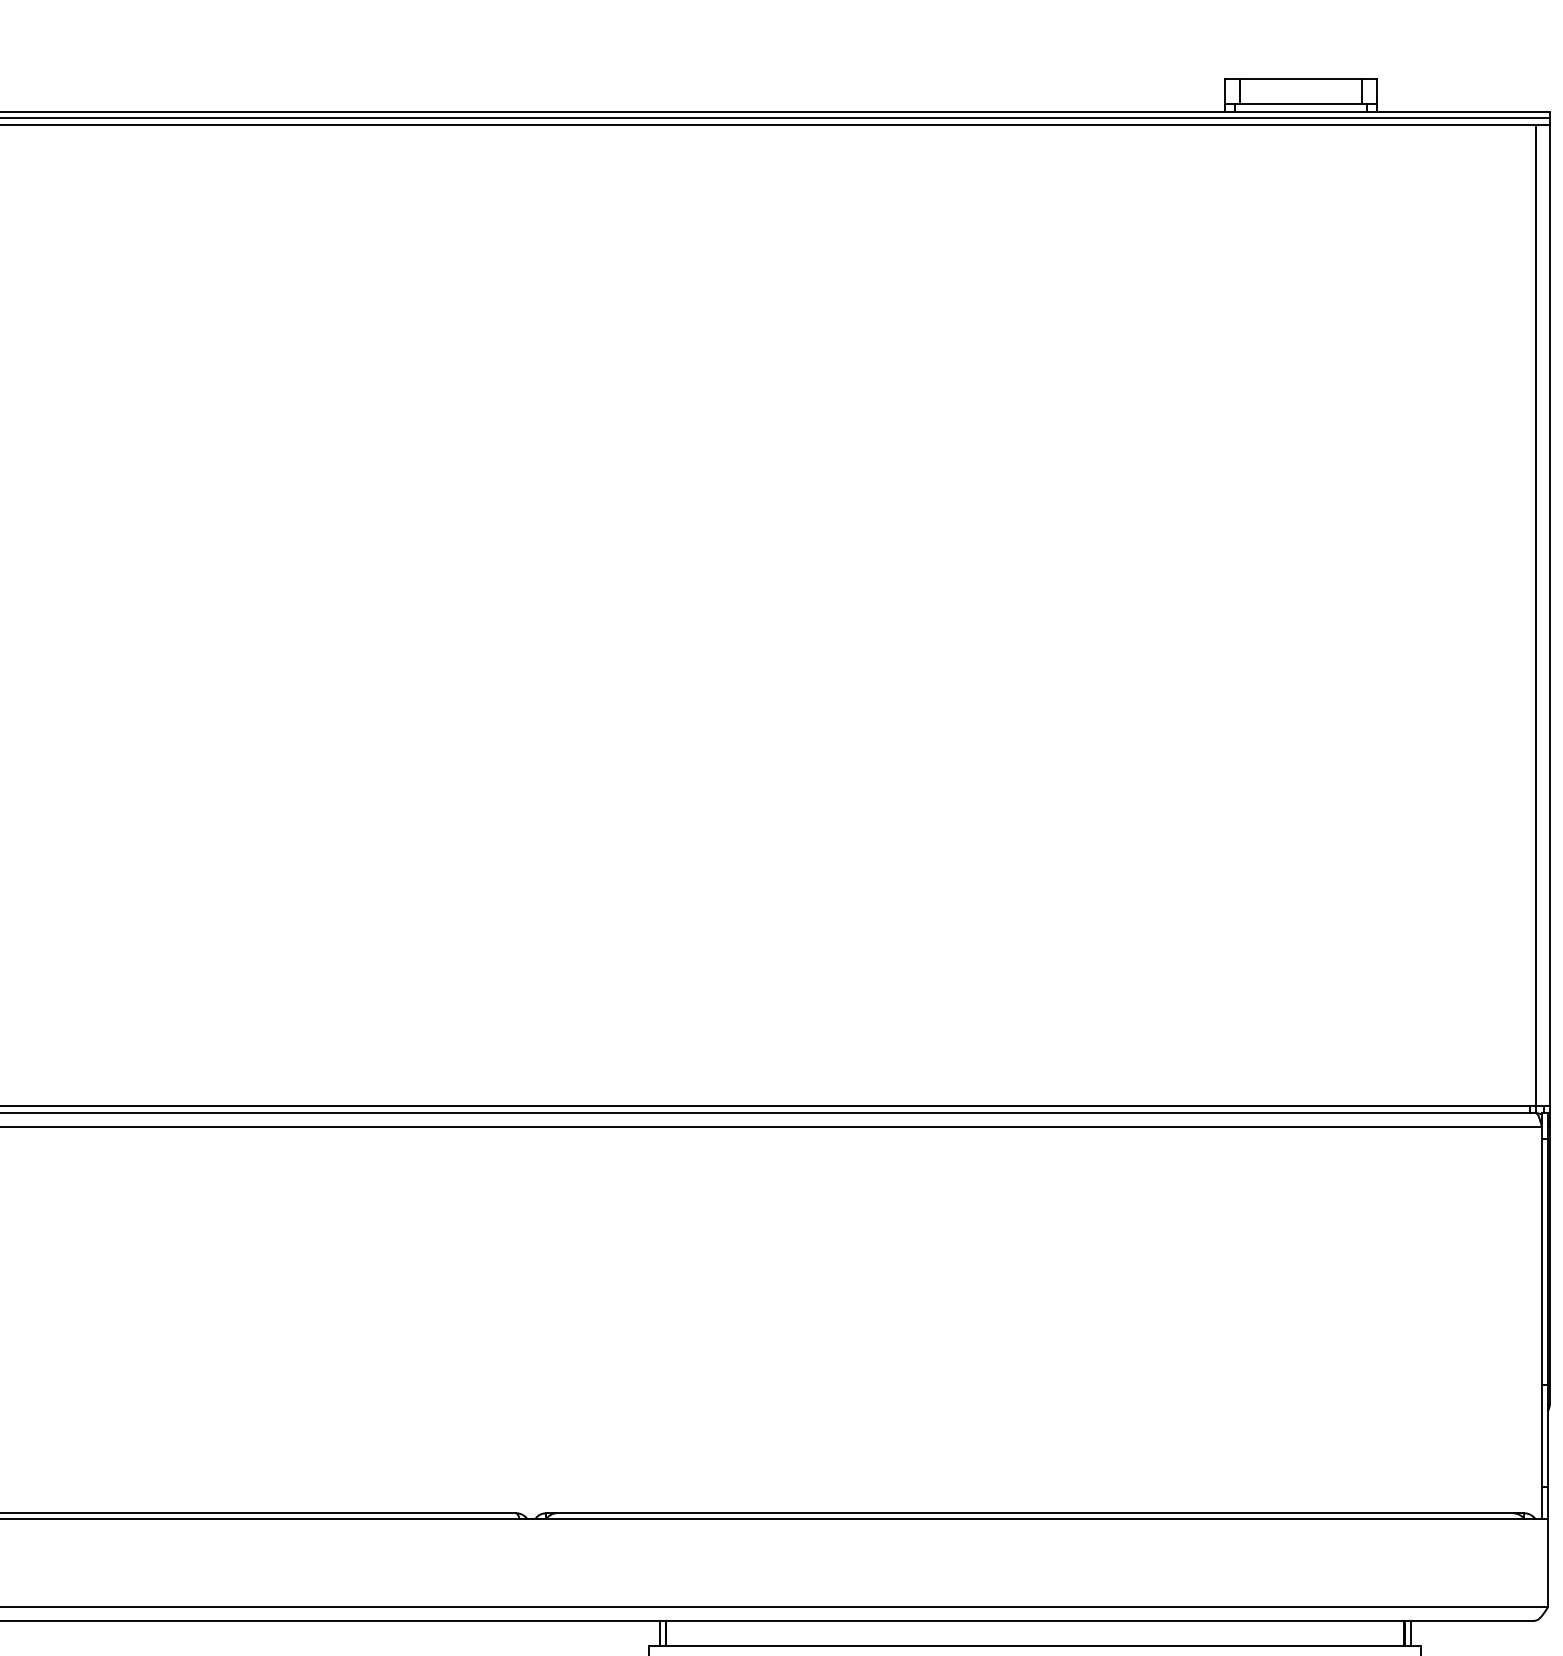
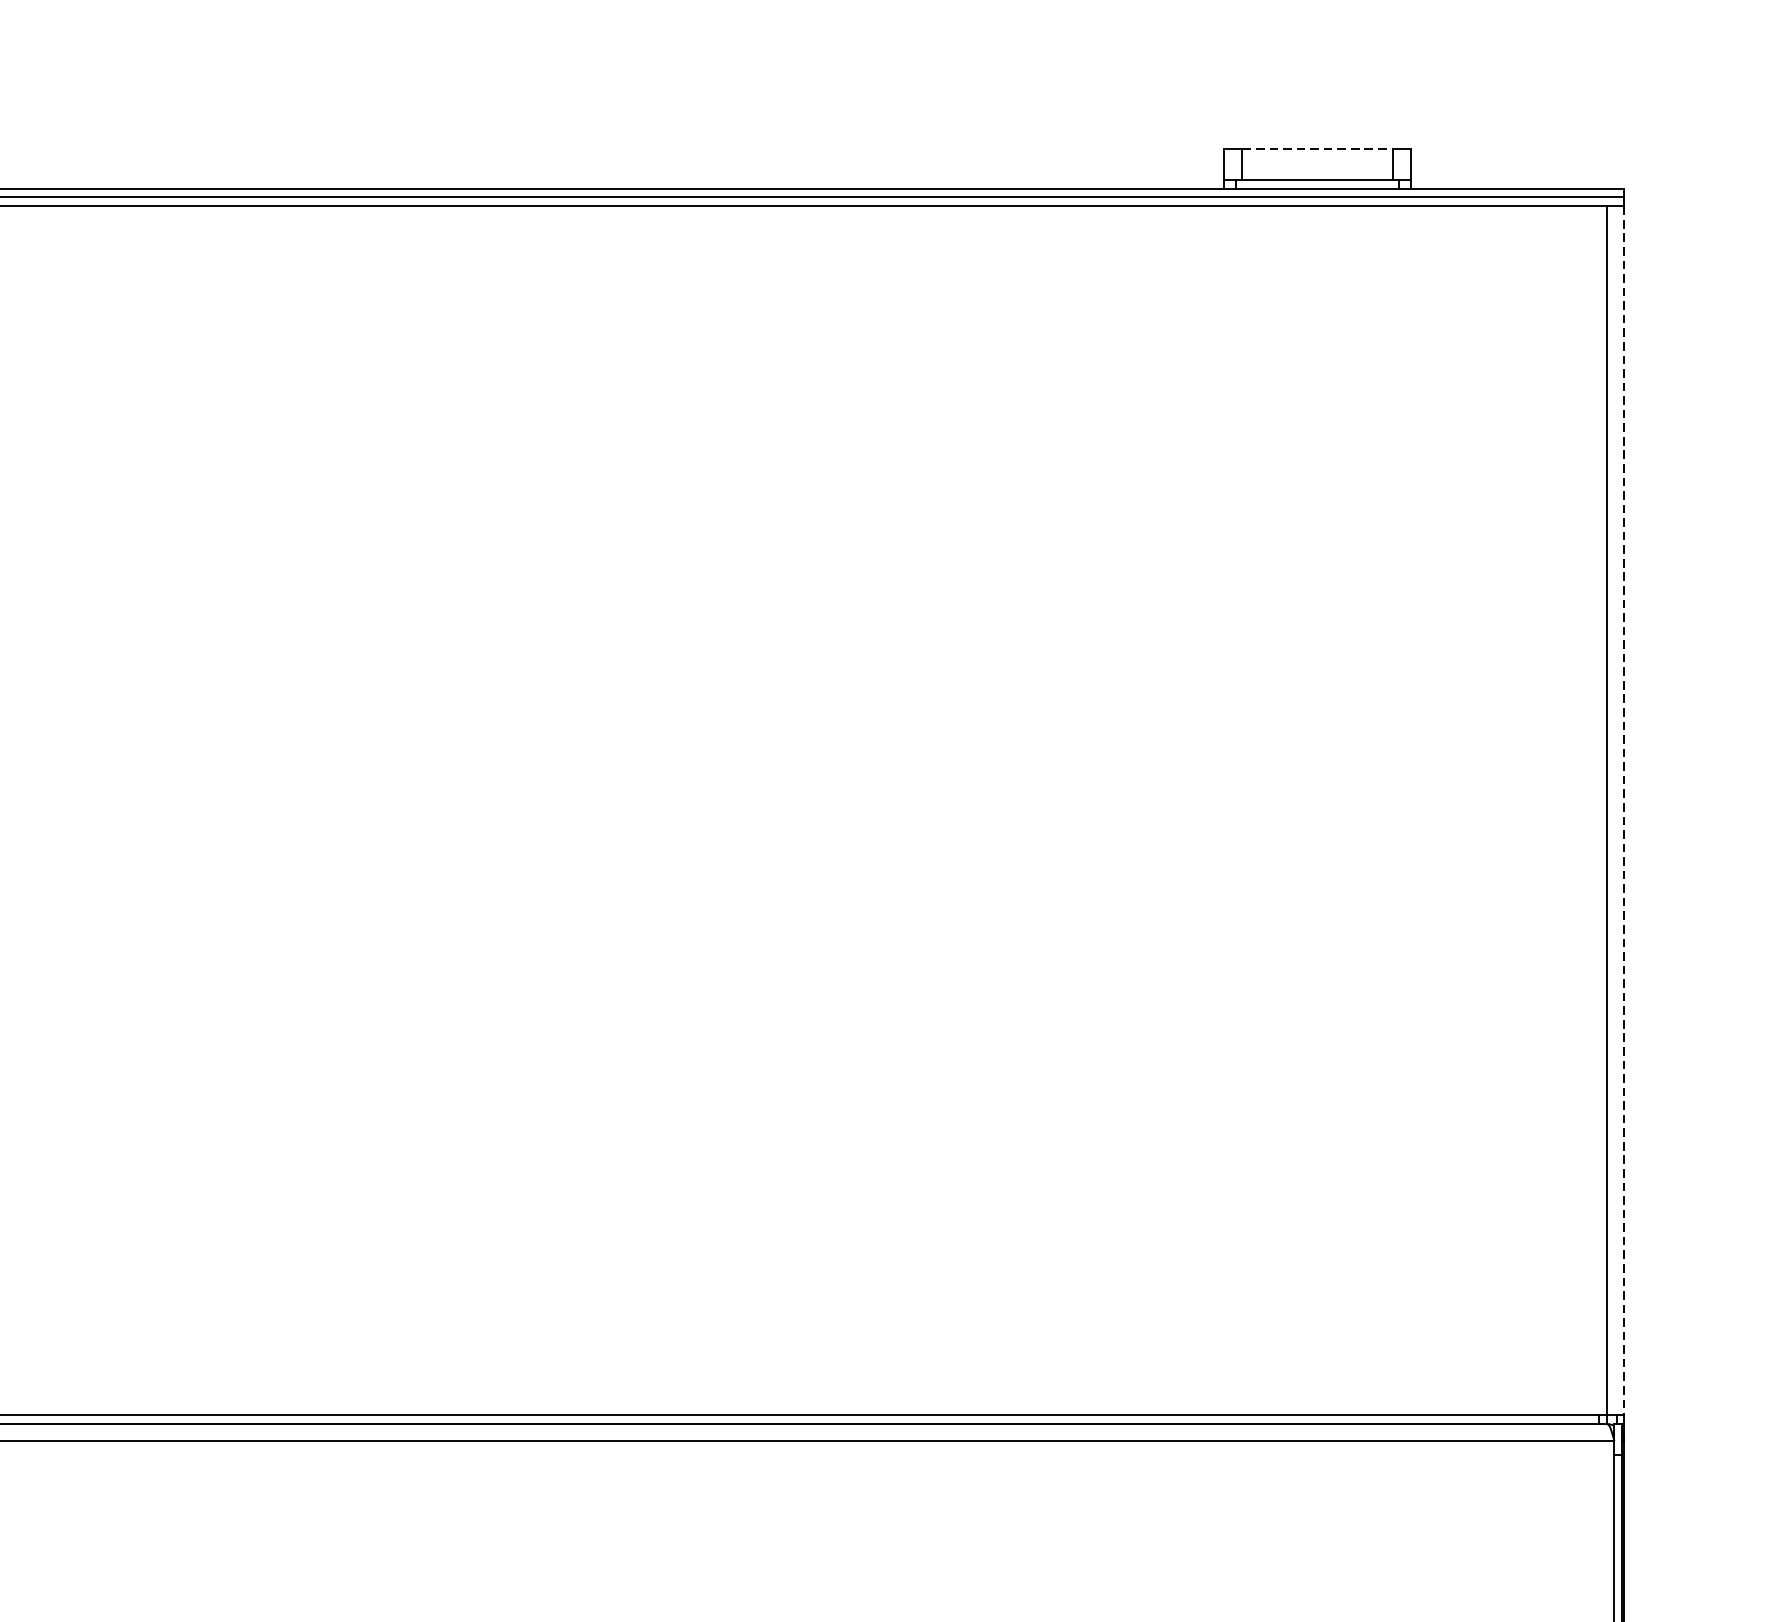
line: (1301, 78) -> (1318, 148), solid -> dashed
line: (1549, 615) -> (1623, 810), solid -> dashed

